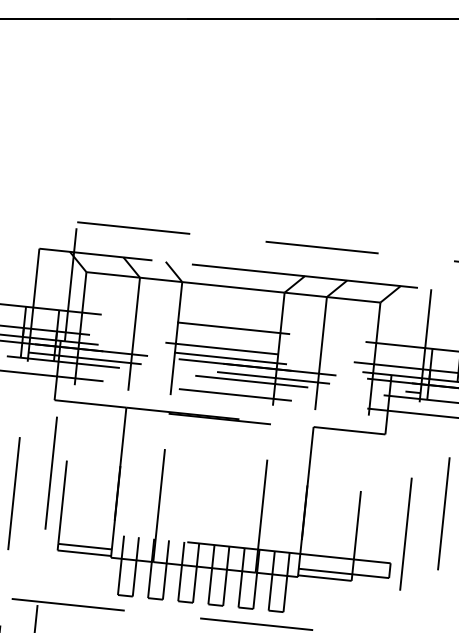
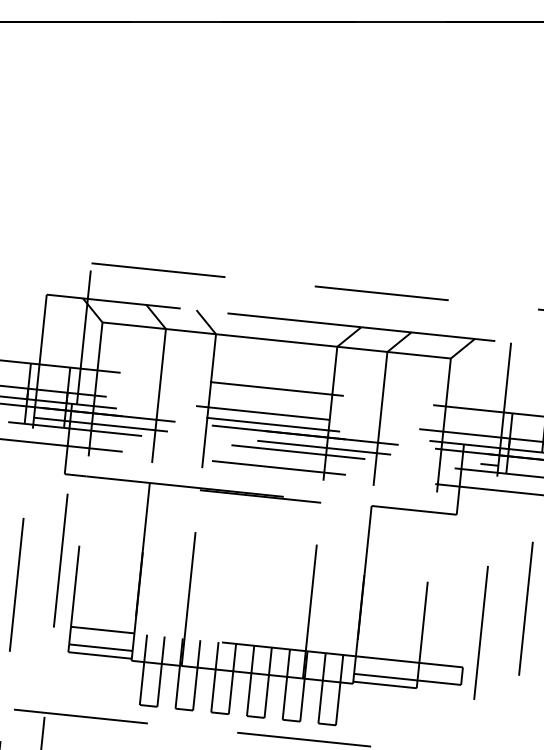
line: (86, 531) -> (102, 629), added

